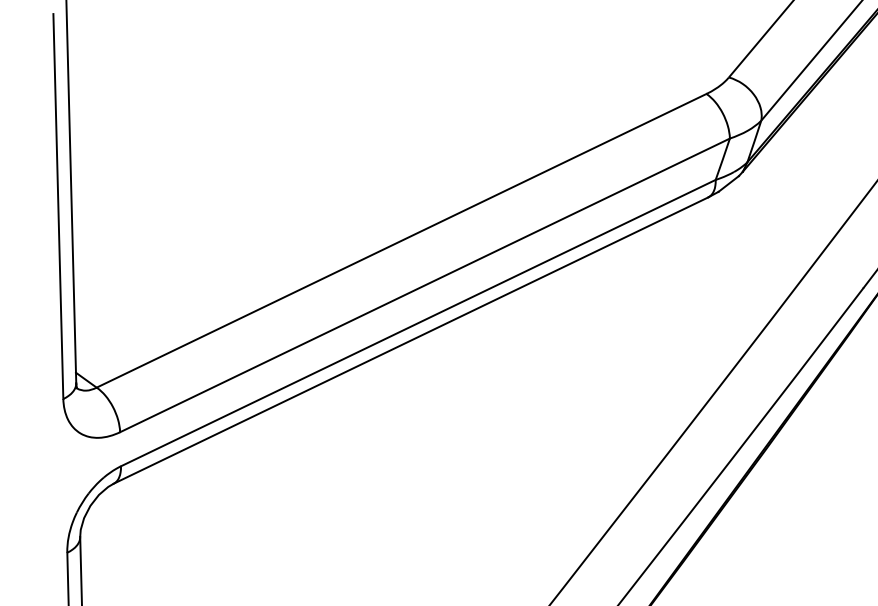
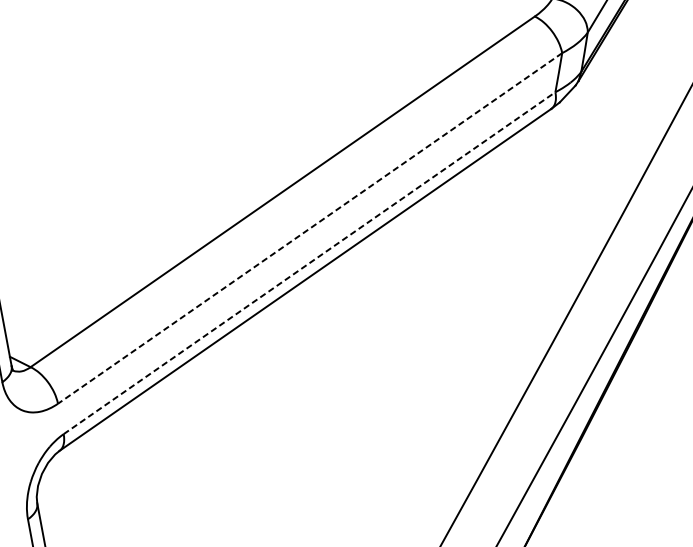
line: (424, 285) -> (309, 228), solid -> dashed
line: (418, 322) -> (309, 262), solid -> dashed

